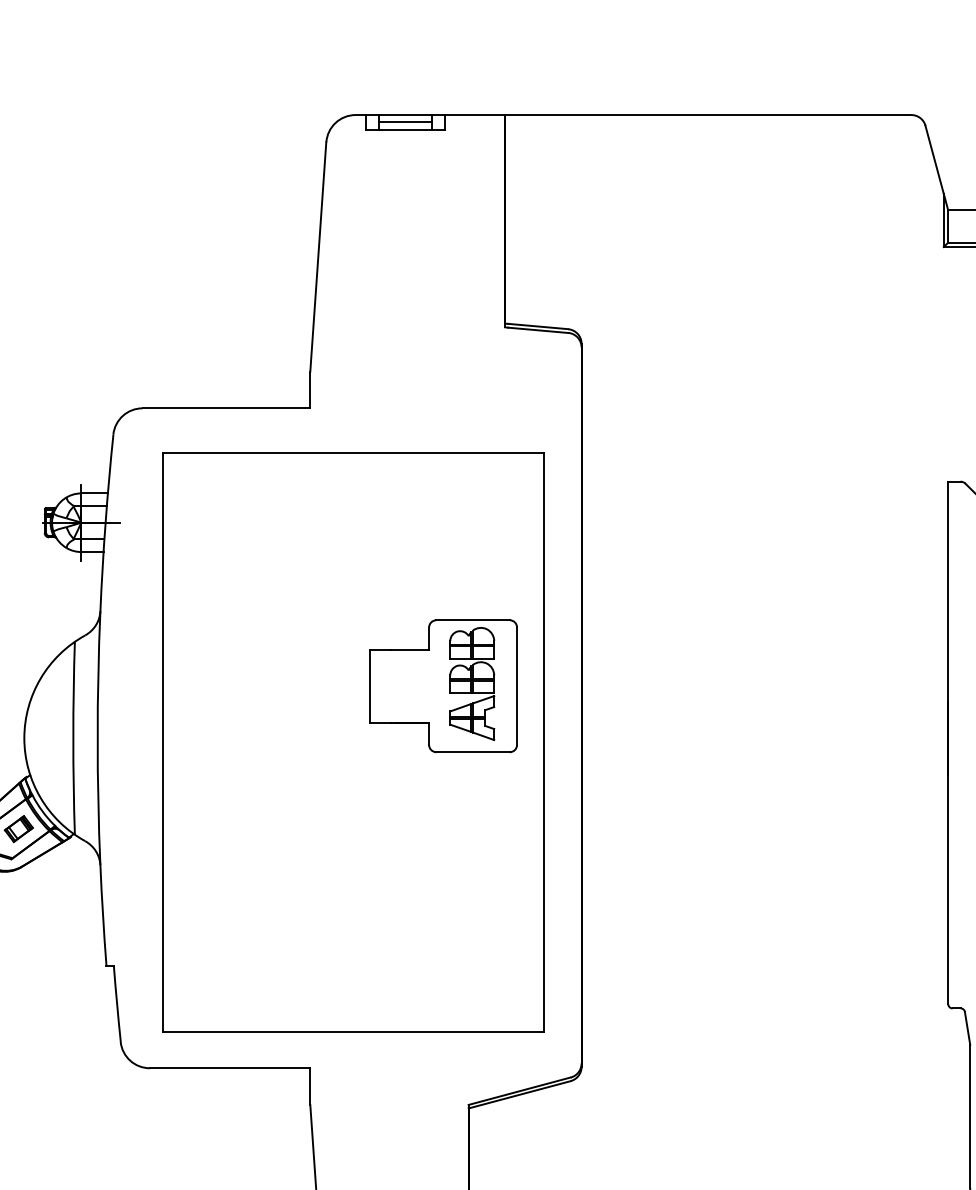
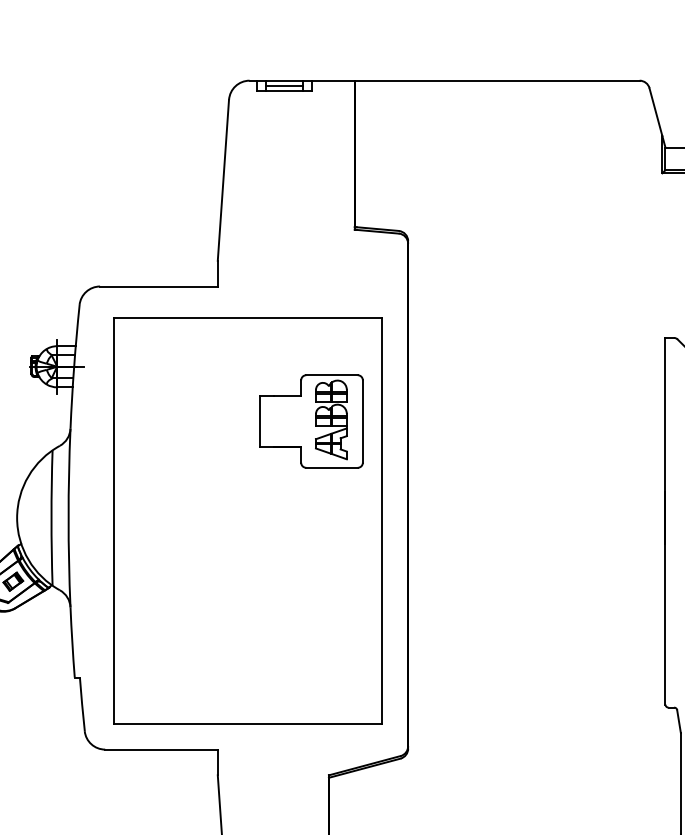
part: (443, 686) -> (311, 421), moved

